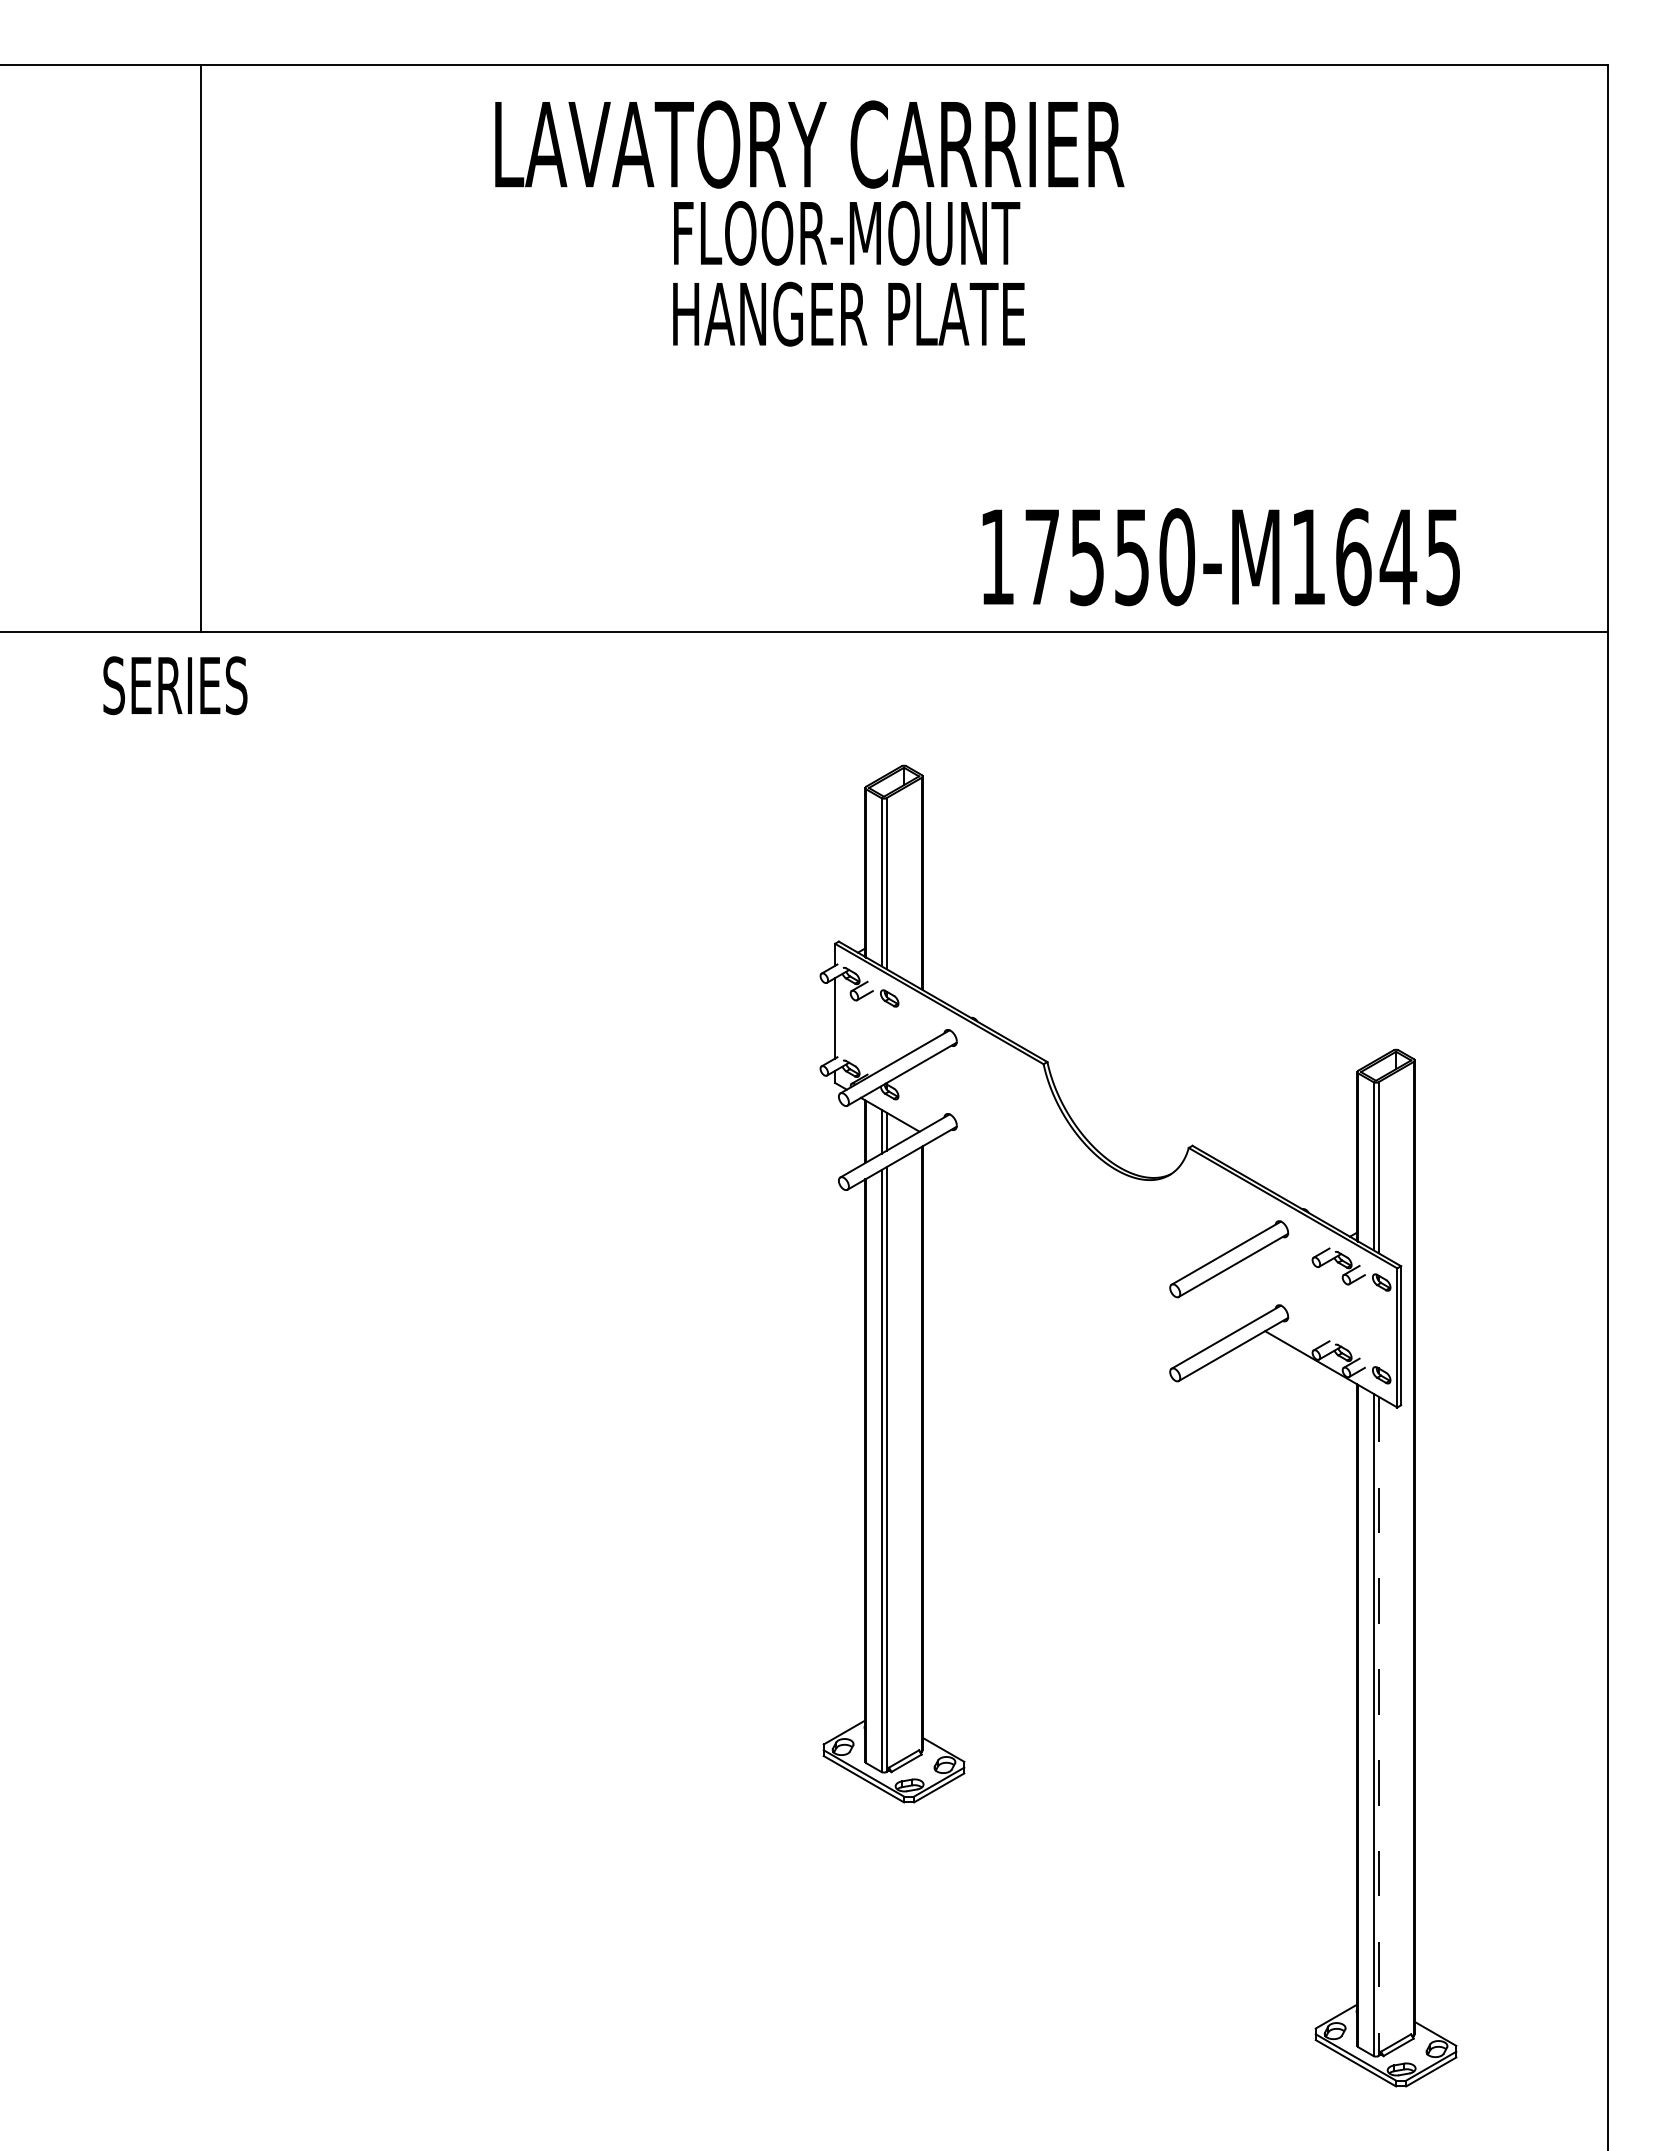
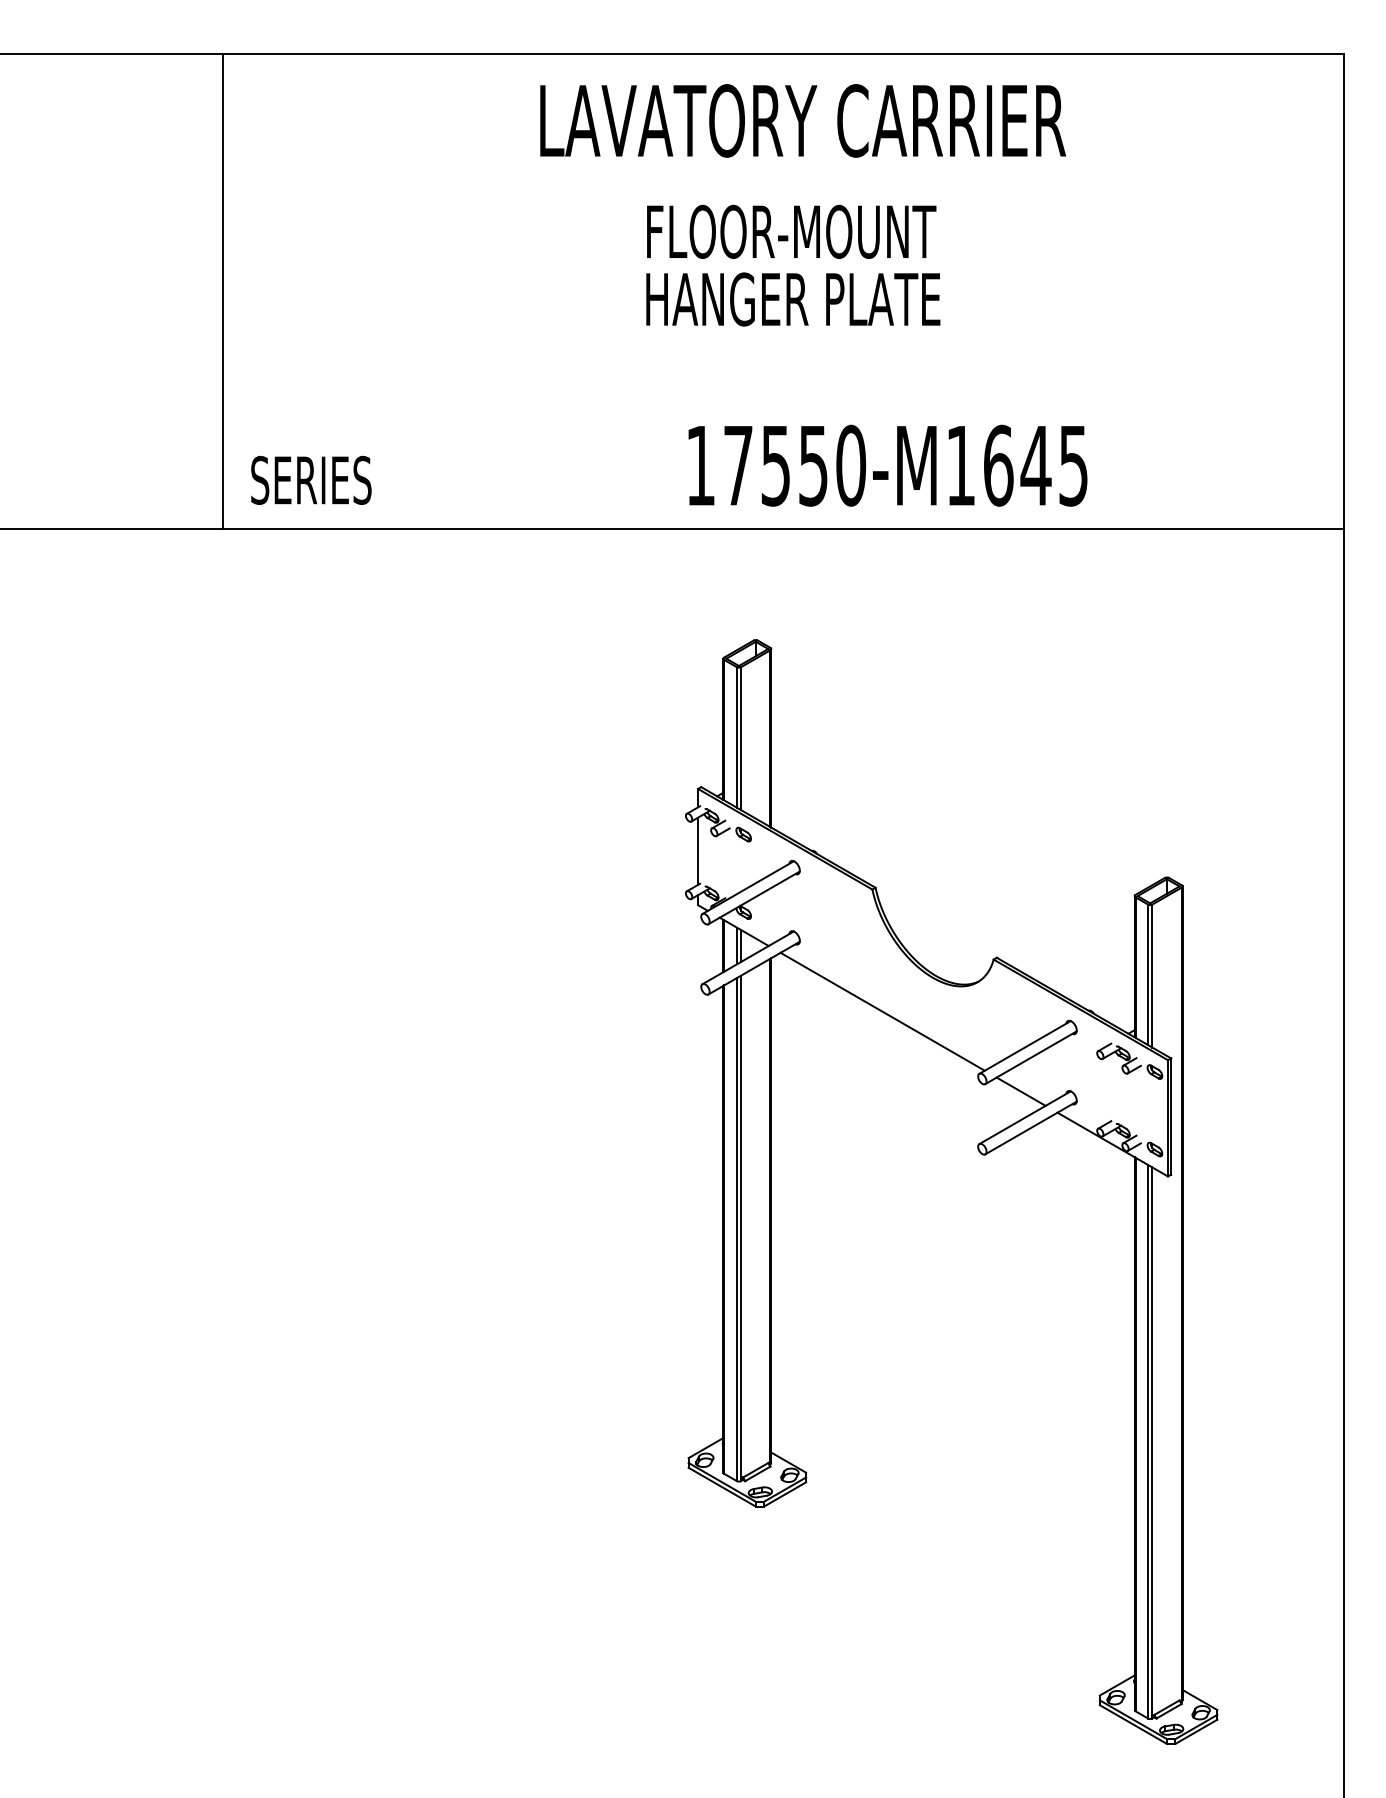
text: (809, 144) -> (802, 120), moved
text: (848, 273) -> (792, 265), moved
line: (200, 348) -> (222, 291), moved
text: (1220, 557) -> (887, 466), moved
text: (175, 685) -> (311, 480), moved
line: (1055, 1209) -> (882, 1010), added
line: (1221, 1305) -> (1021, 1091), added
line: (1378, 1726) -> (1152, 1443), dashed -> solid

